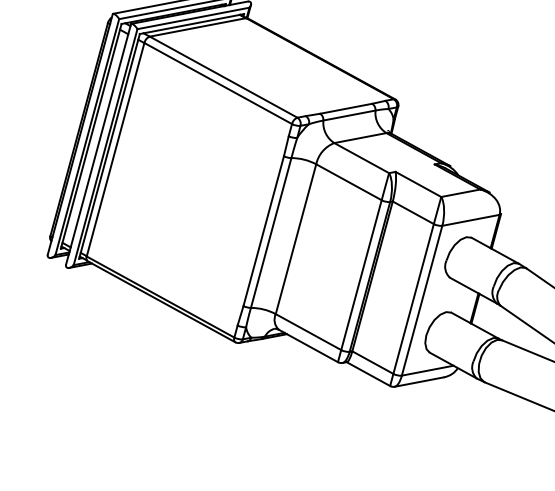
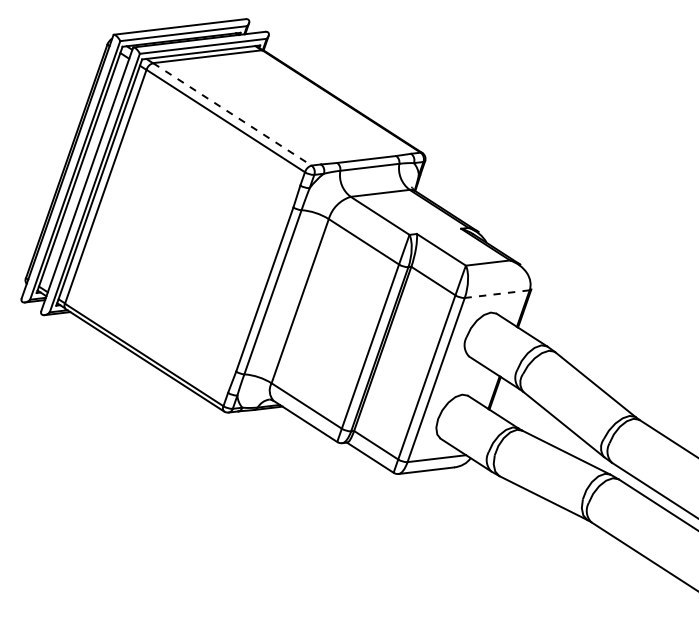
line: (223, 77) -> (232, 114), solid -> dashed
line: (471, 220) -> (497, 294), solid -> dashed

